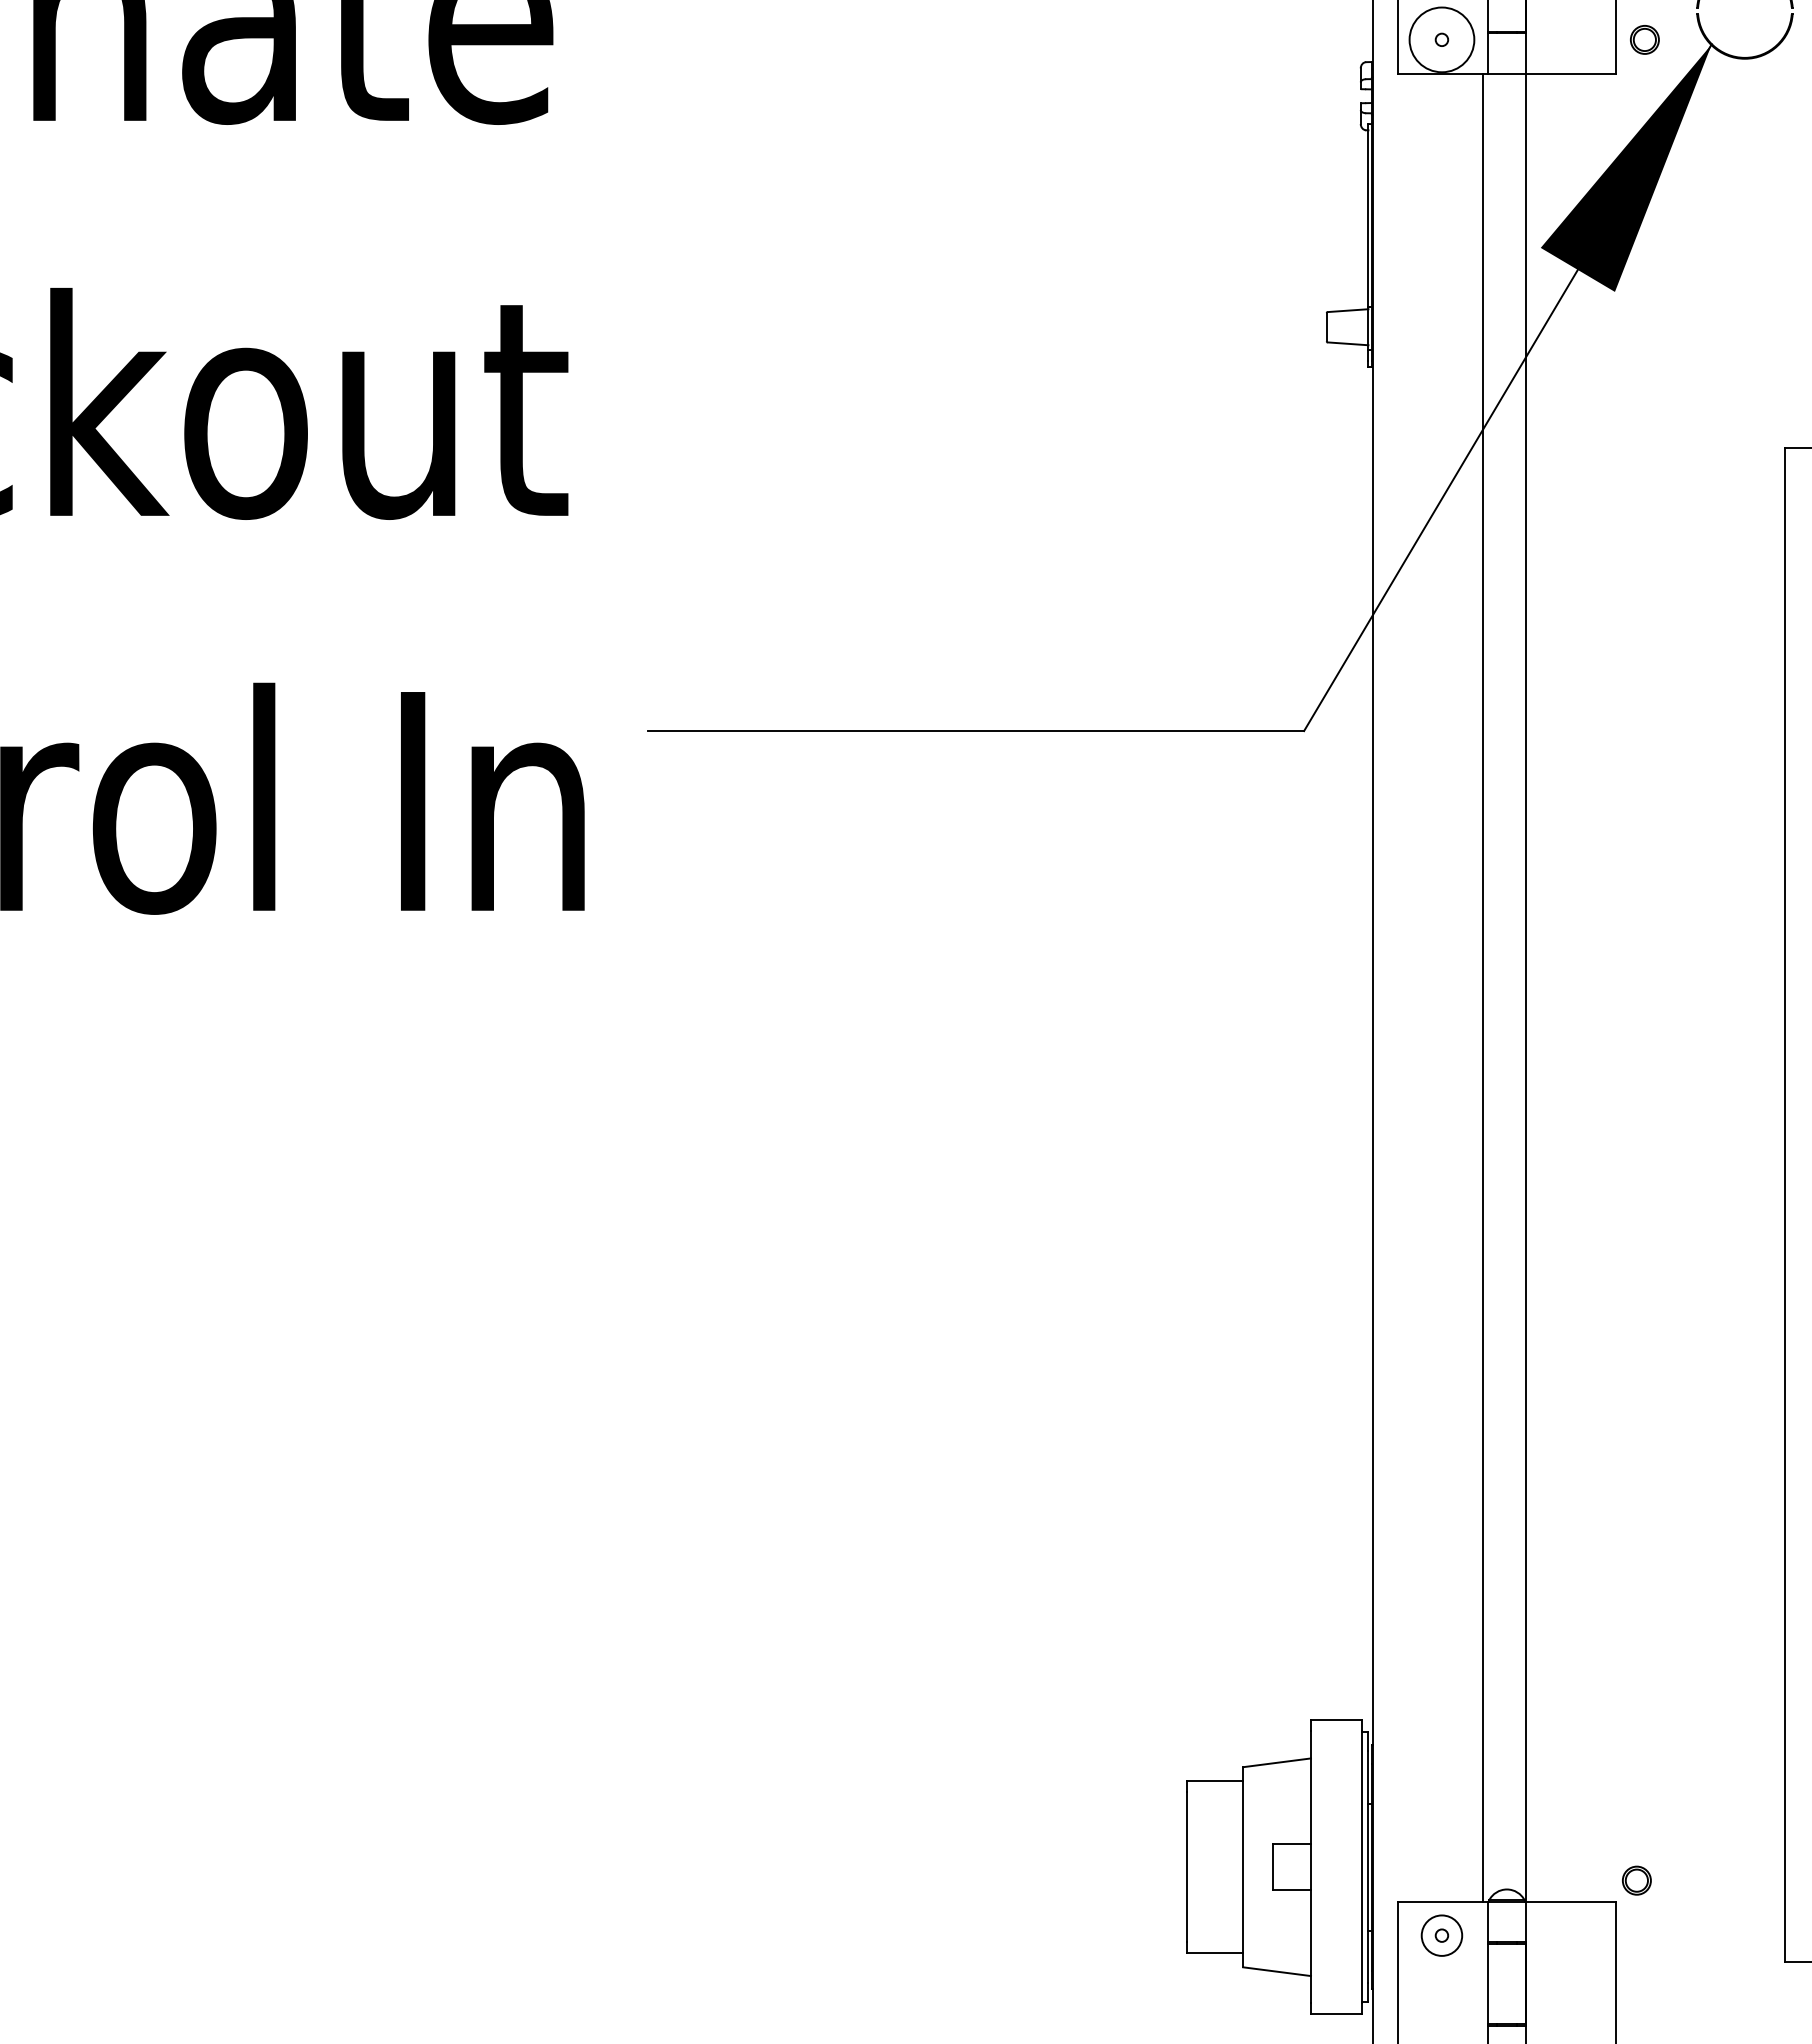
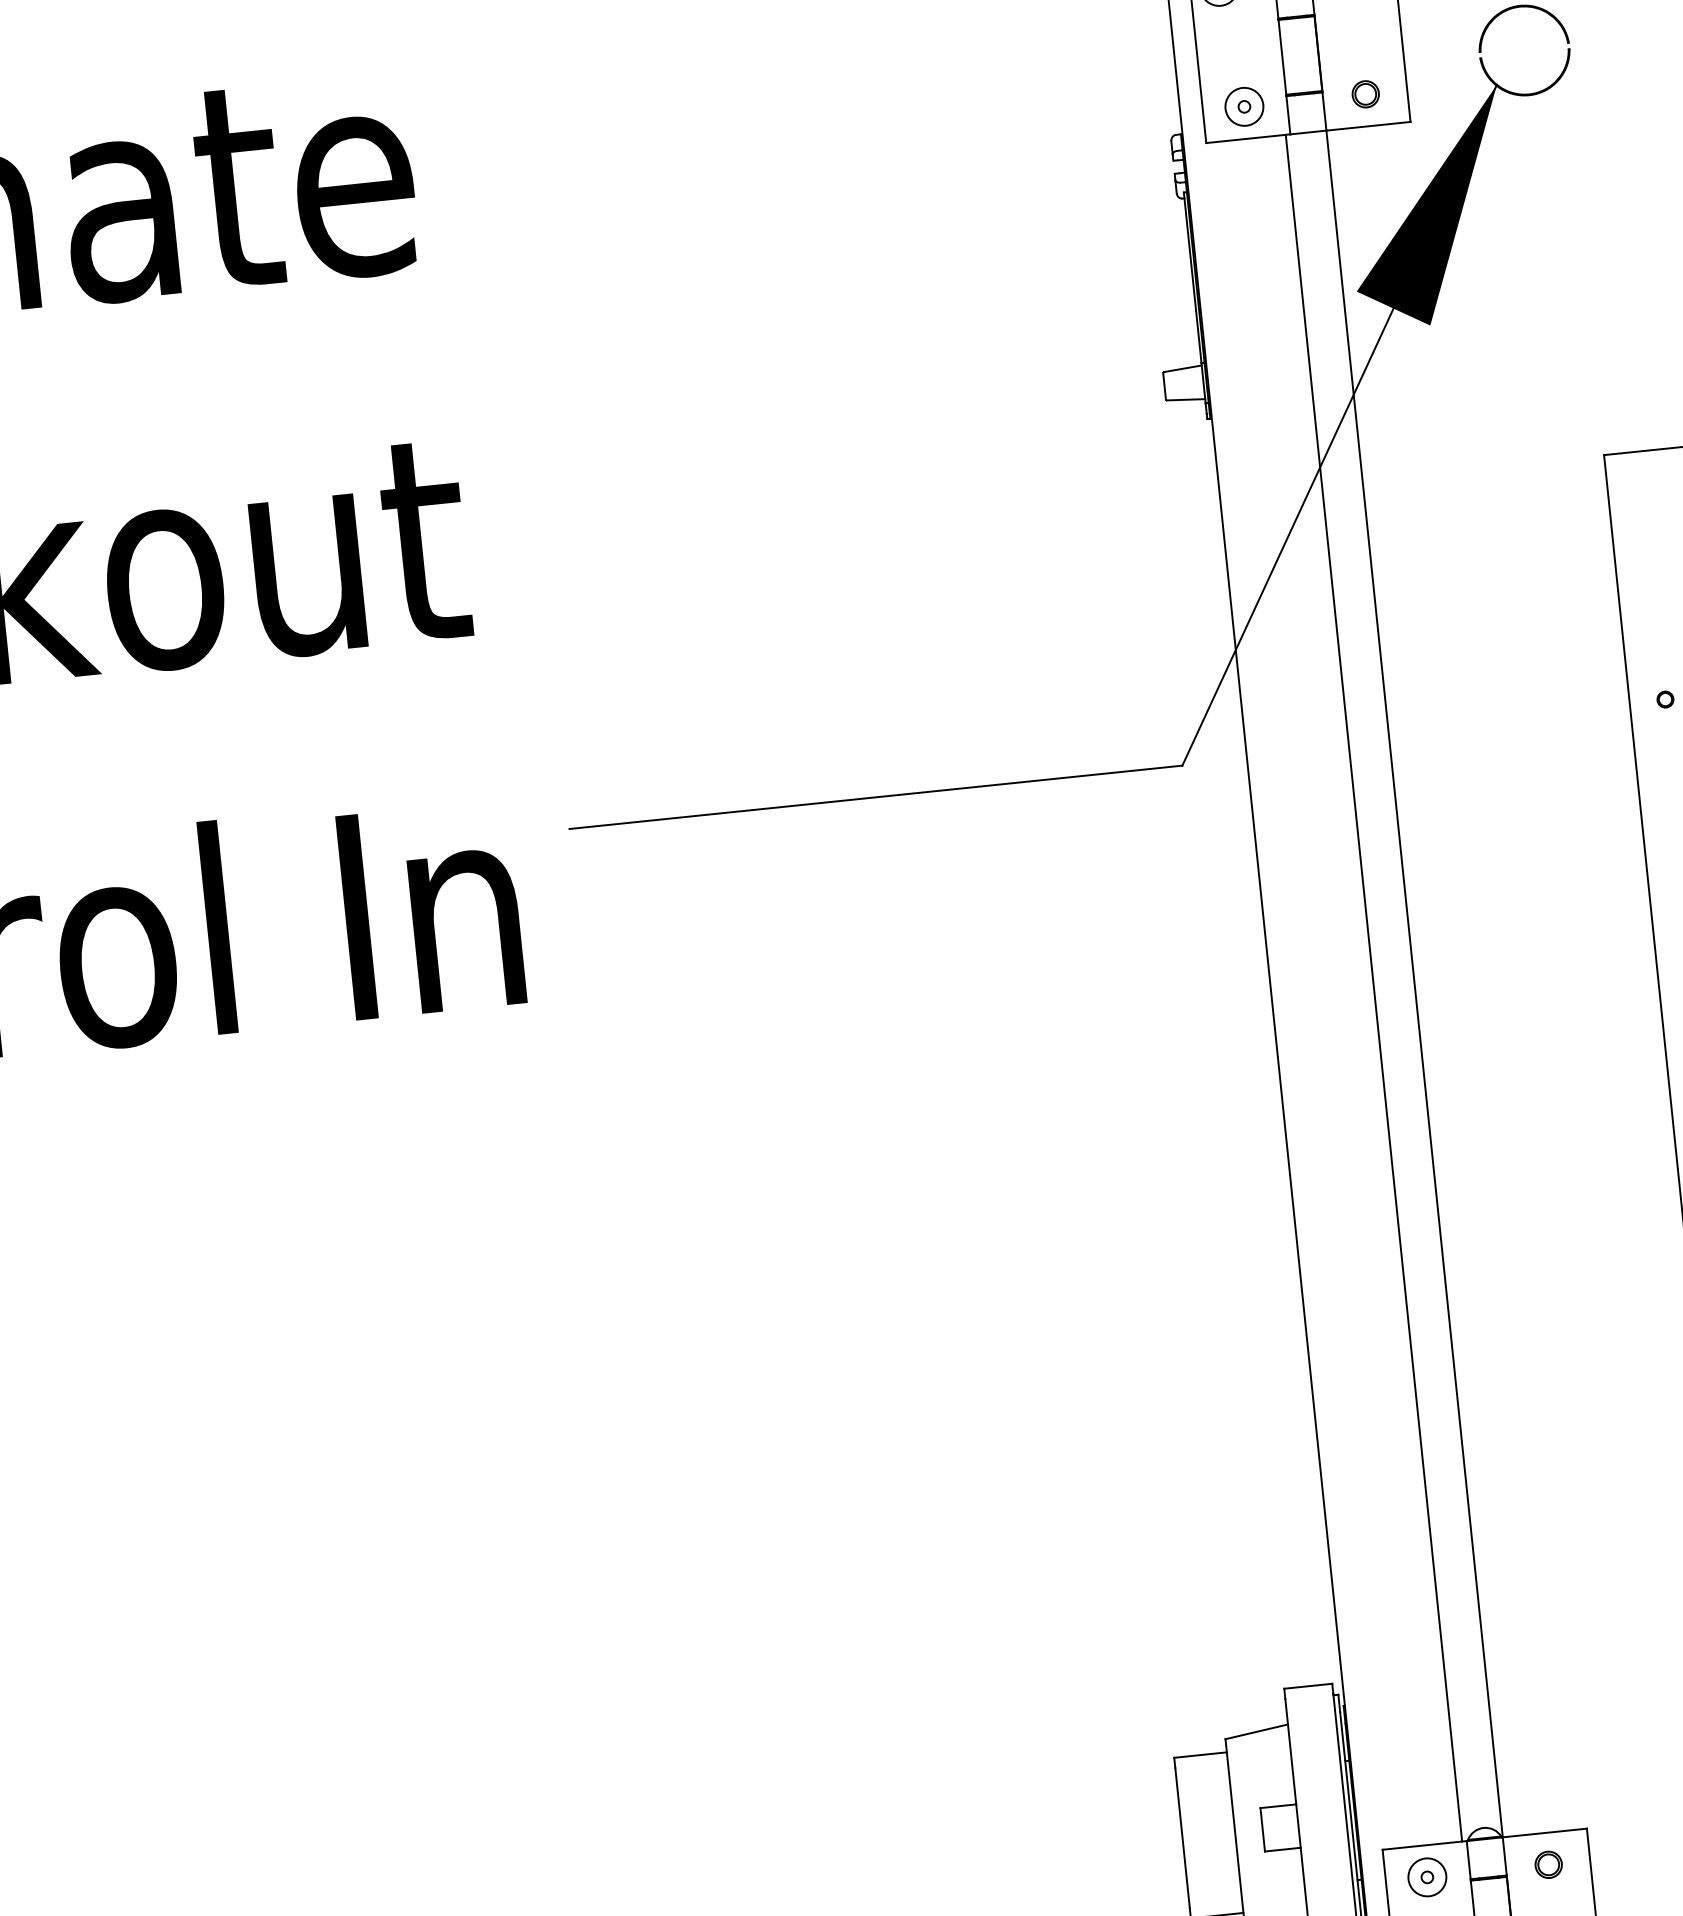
circle: (1441, 39) -> (1243, 106), size x0.62
part: (1644, 39) -> (1365, 93), moved
part: (1636, 1880) -> (1548, 1864), moved

